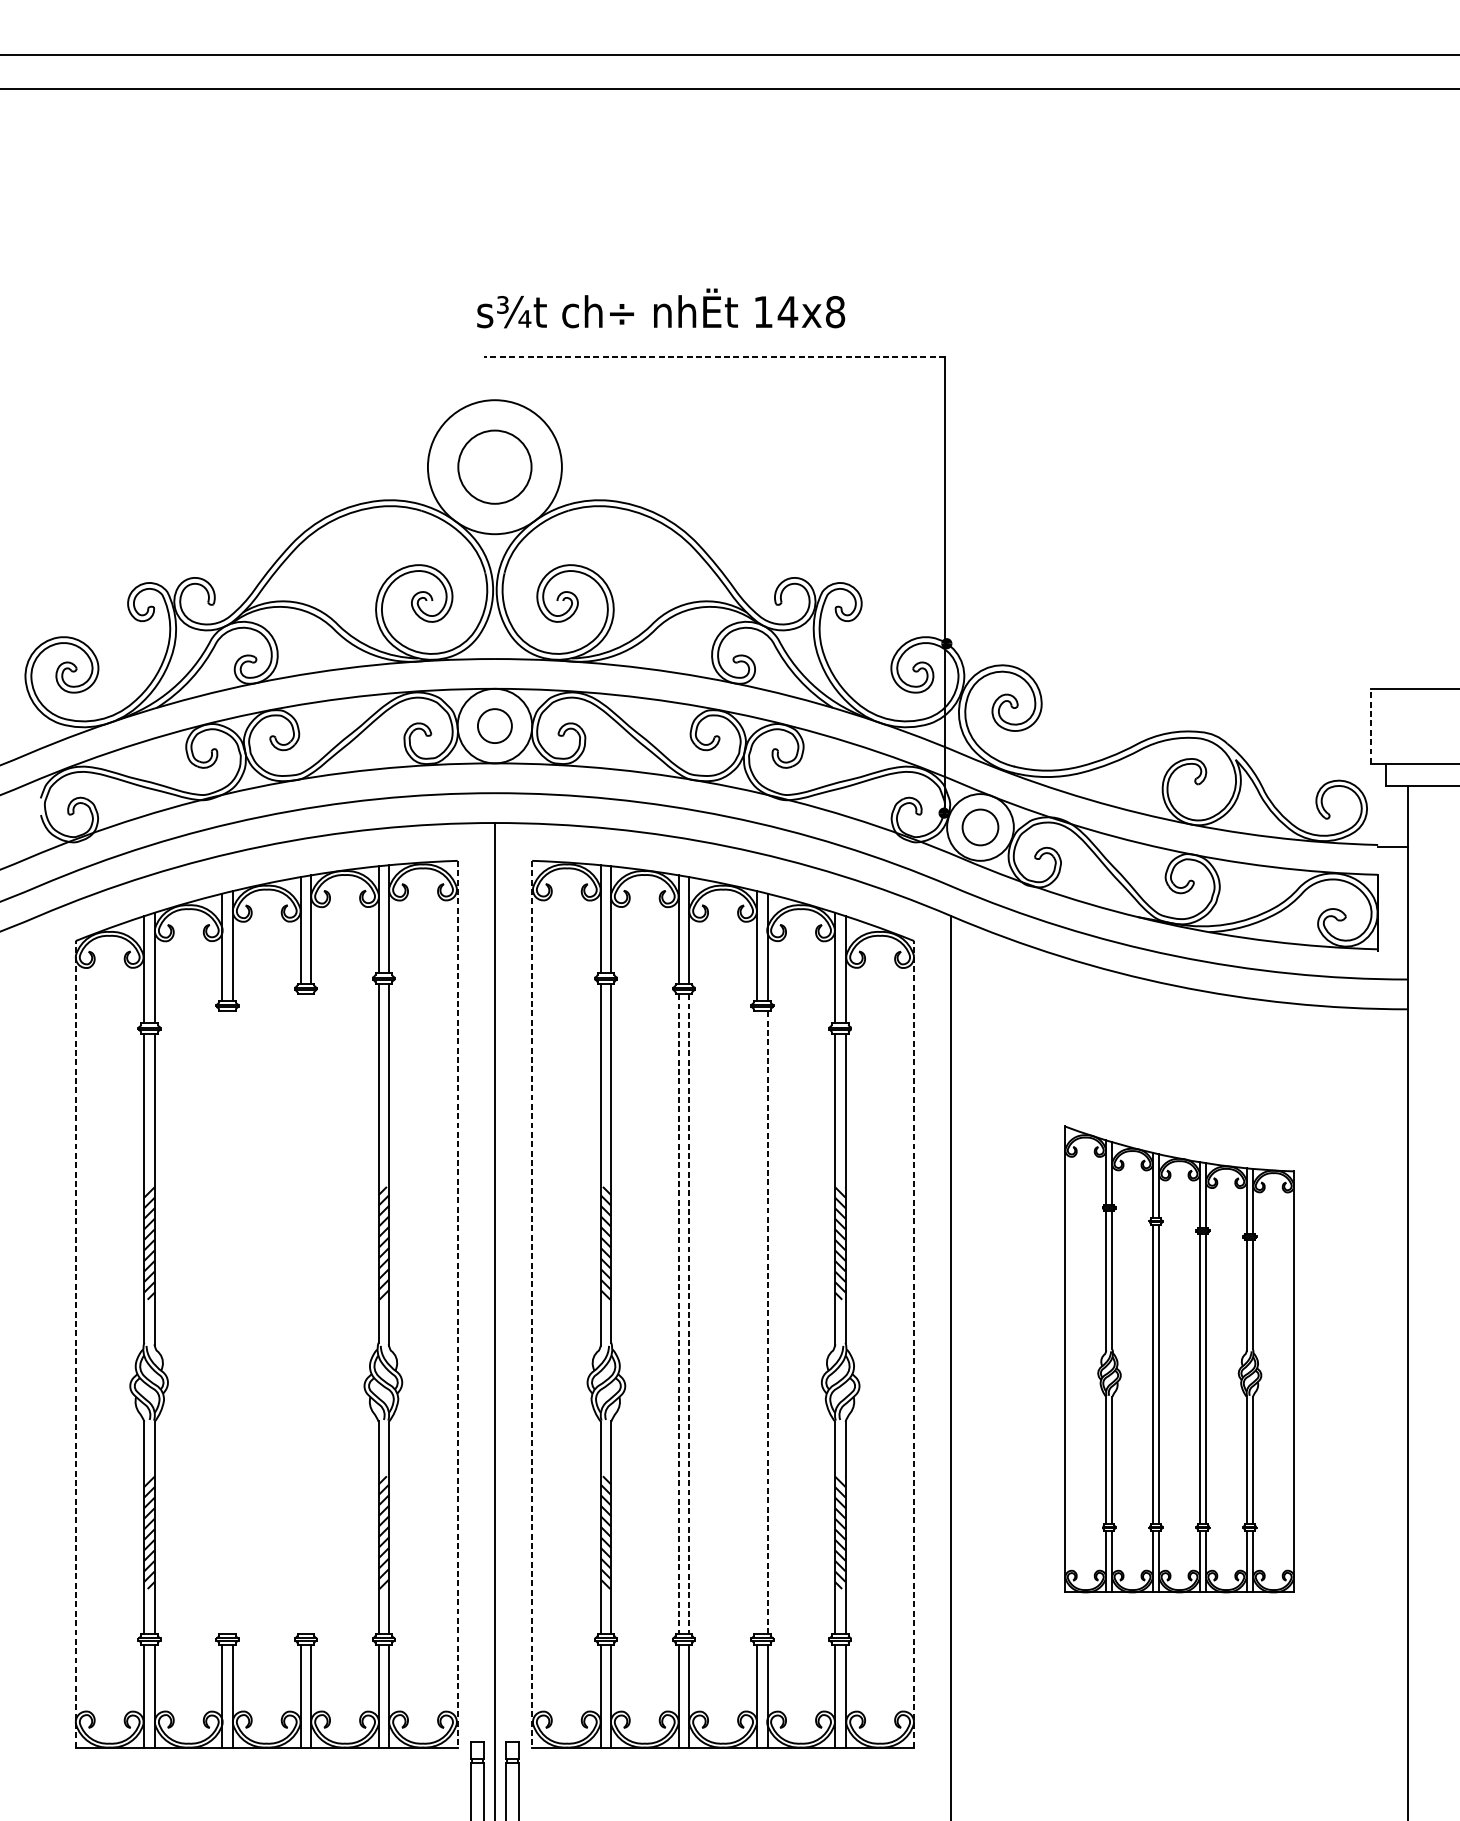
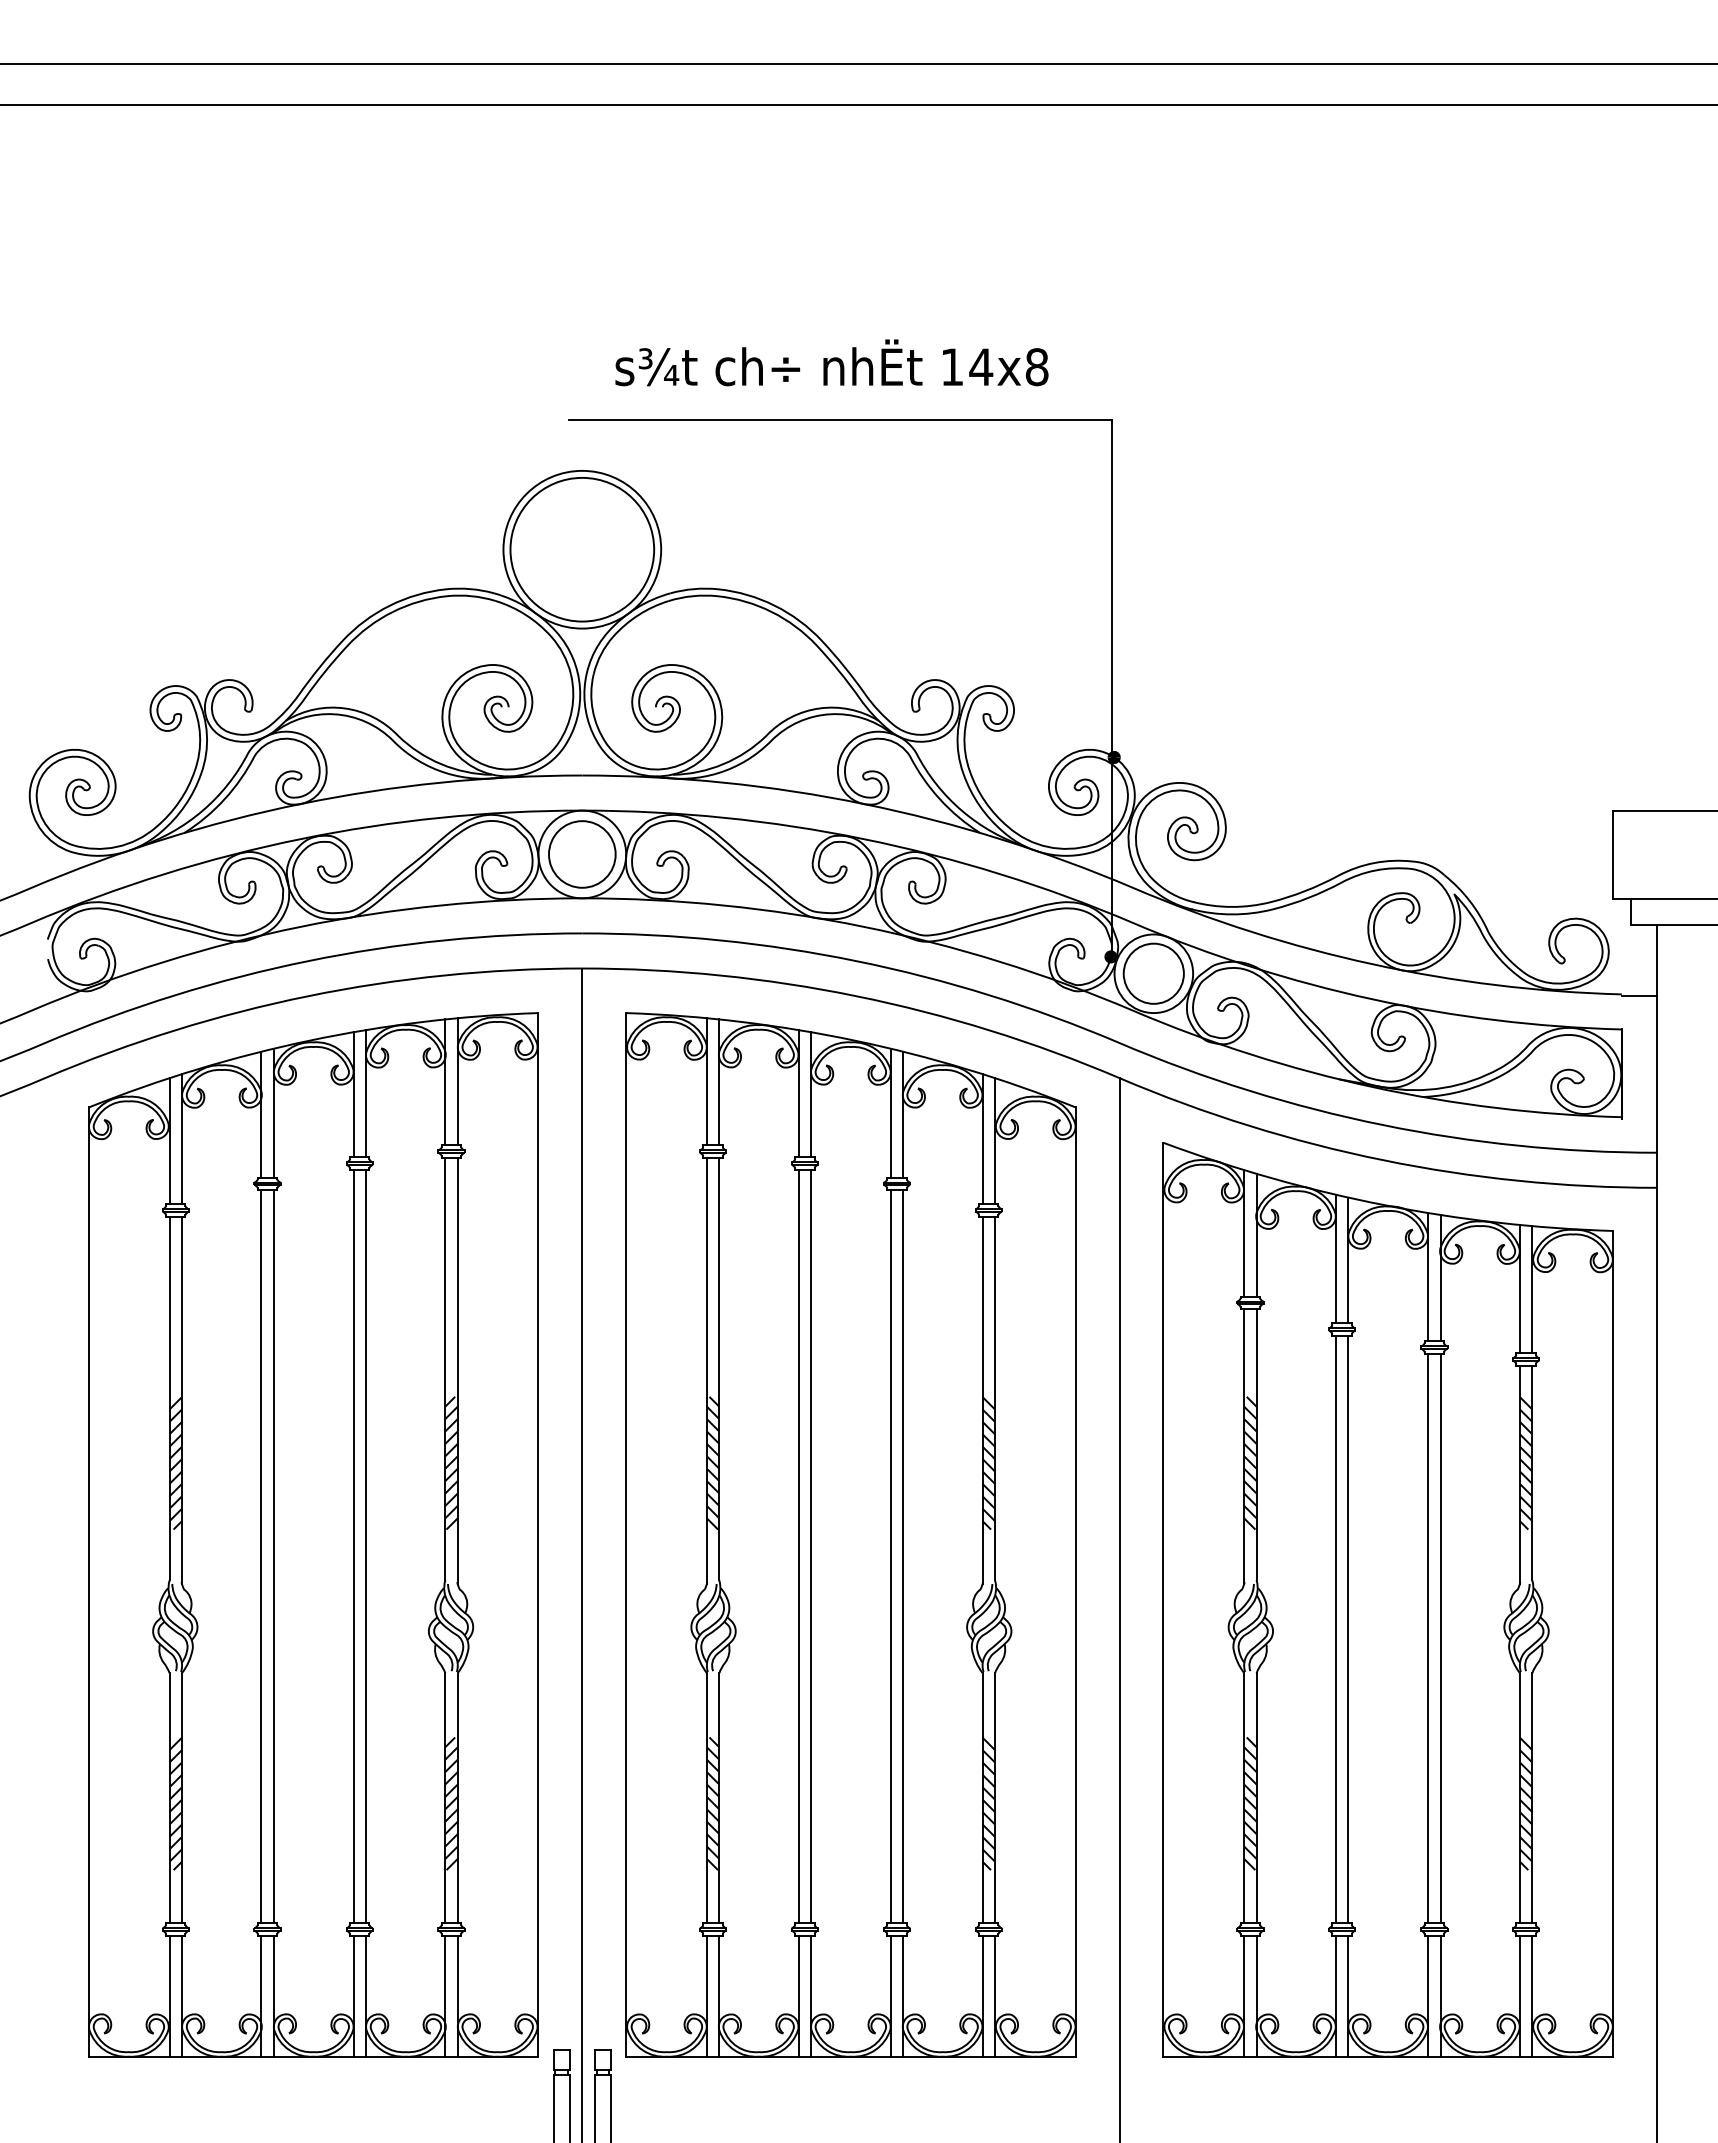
text: (660, 308) -> (831, 362), moved
line: (714, 356) -> (840, 419), dashed -> solid
circle: (495, 467) -> (582, 549), size x1.67
circle: (495, 726) -> (582, 854), size x1.67
line: (1371, 726) -> (1613, 855), dashed -> solid
circle: (980, 827) -> (1153, 973), size x1.43
line: (457, 1303) -> (538, 1534), dashed -> solid
line: (532, 1303) -> (626, 1534), dashed -> solid
line: (300, 1314) -> (353, 1546), added
line: (310, 1314) -> (365, 1546), added
line: (678, 1314) -> (798, 1546), dashed -> solid
line: (689, 1314) -> (811, 1546), dashed -> solid
line: (222, 1322) -> (261, 1556), added
line: (232, 1322) -> (273, 1556), added
line: (756, 1322) -> (890, 1556), added
line: (767, 1322) -> (903, 1556), dashed -> solid
line: (75, 1344) -> (88, 1582), dashed -> solid
line: (913, 1344) -> (1075, 1582), dashed -> solid
part: (1179, 1359) -> (1387, 1599), size x1.67

